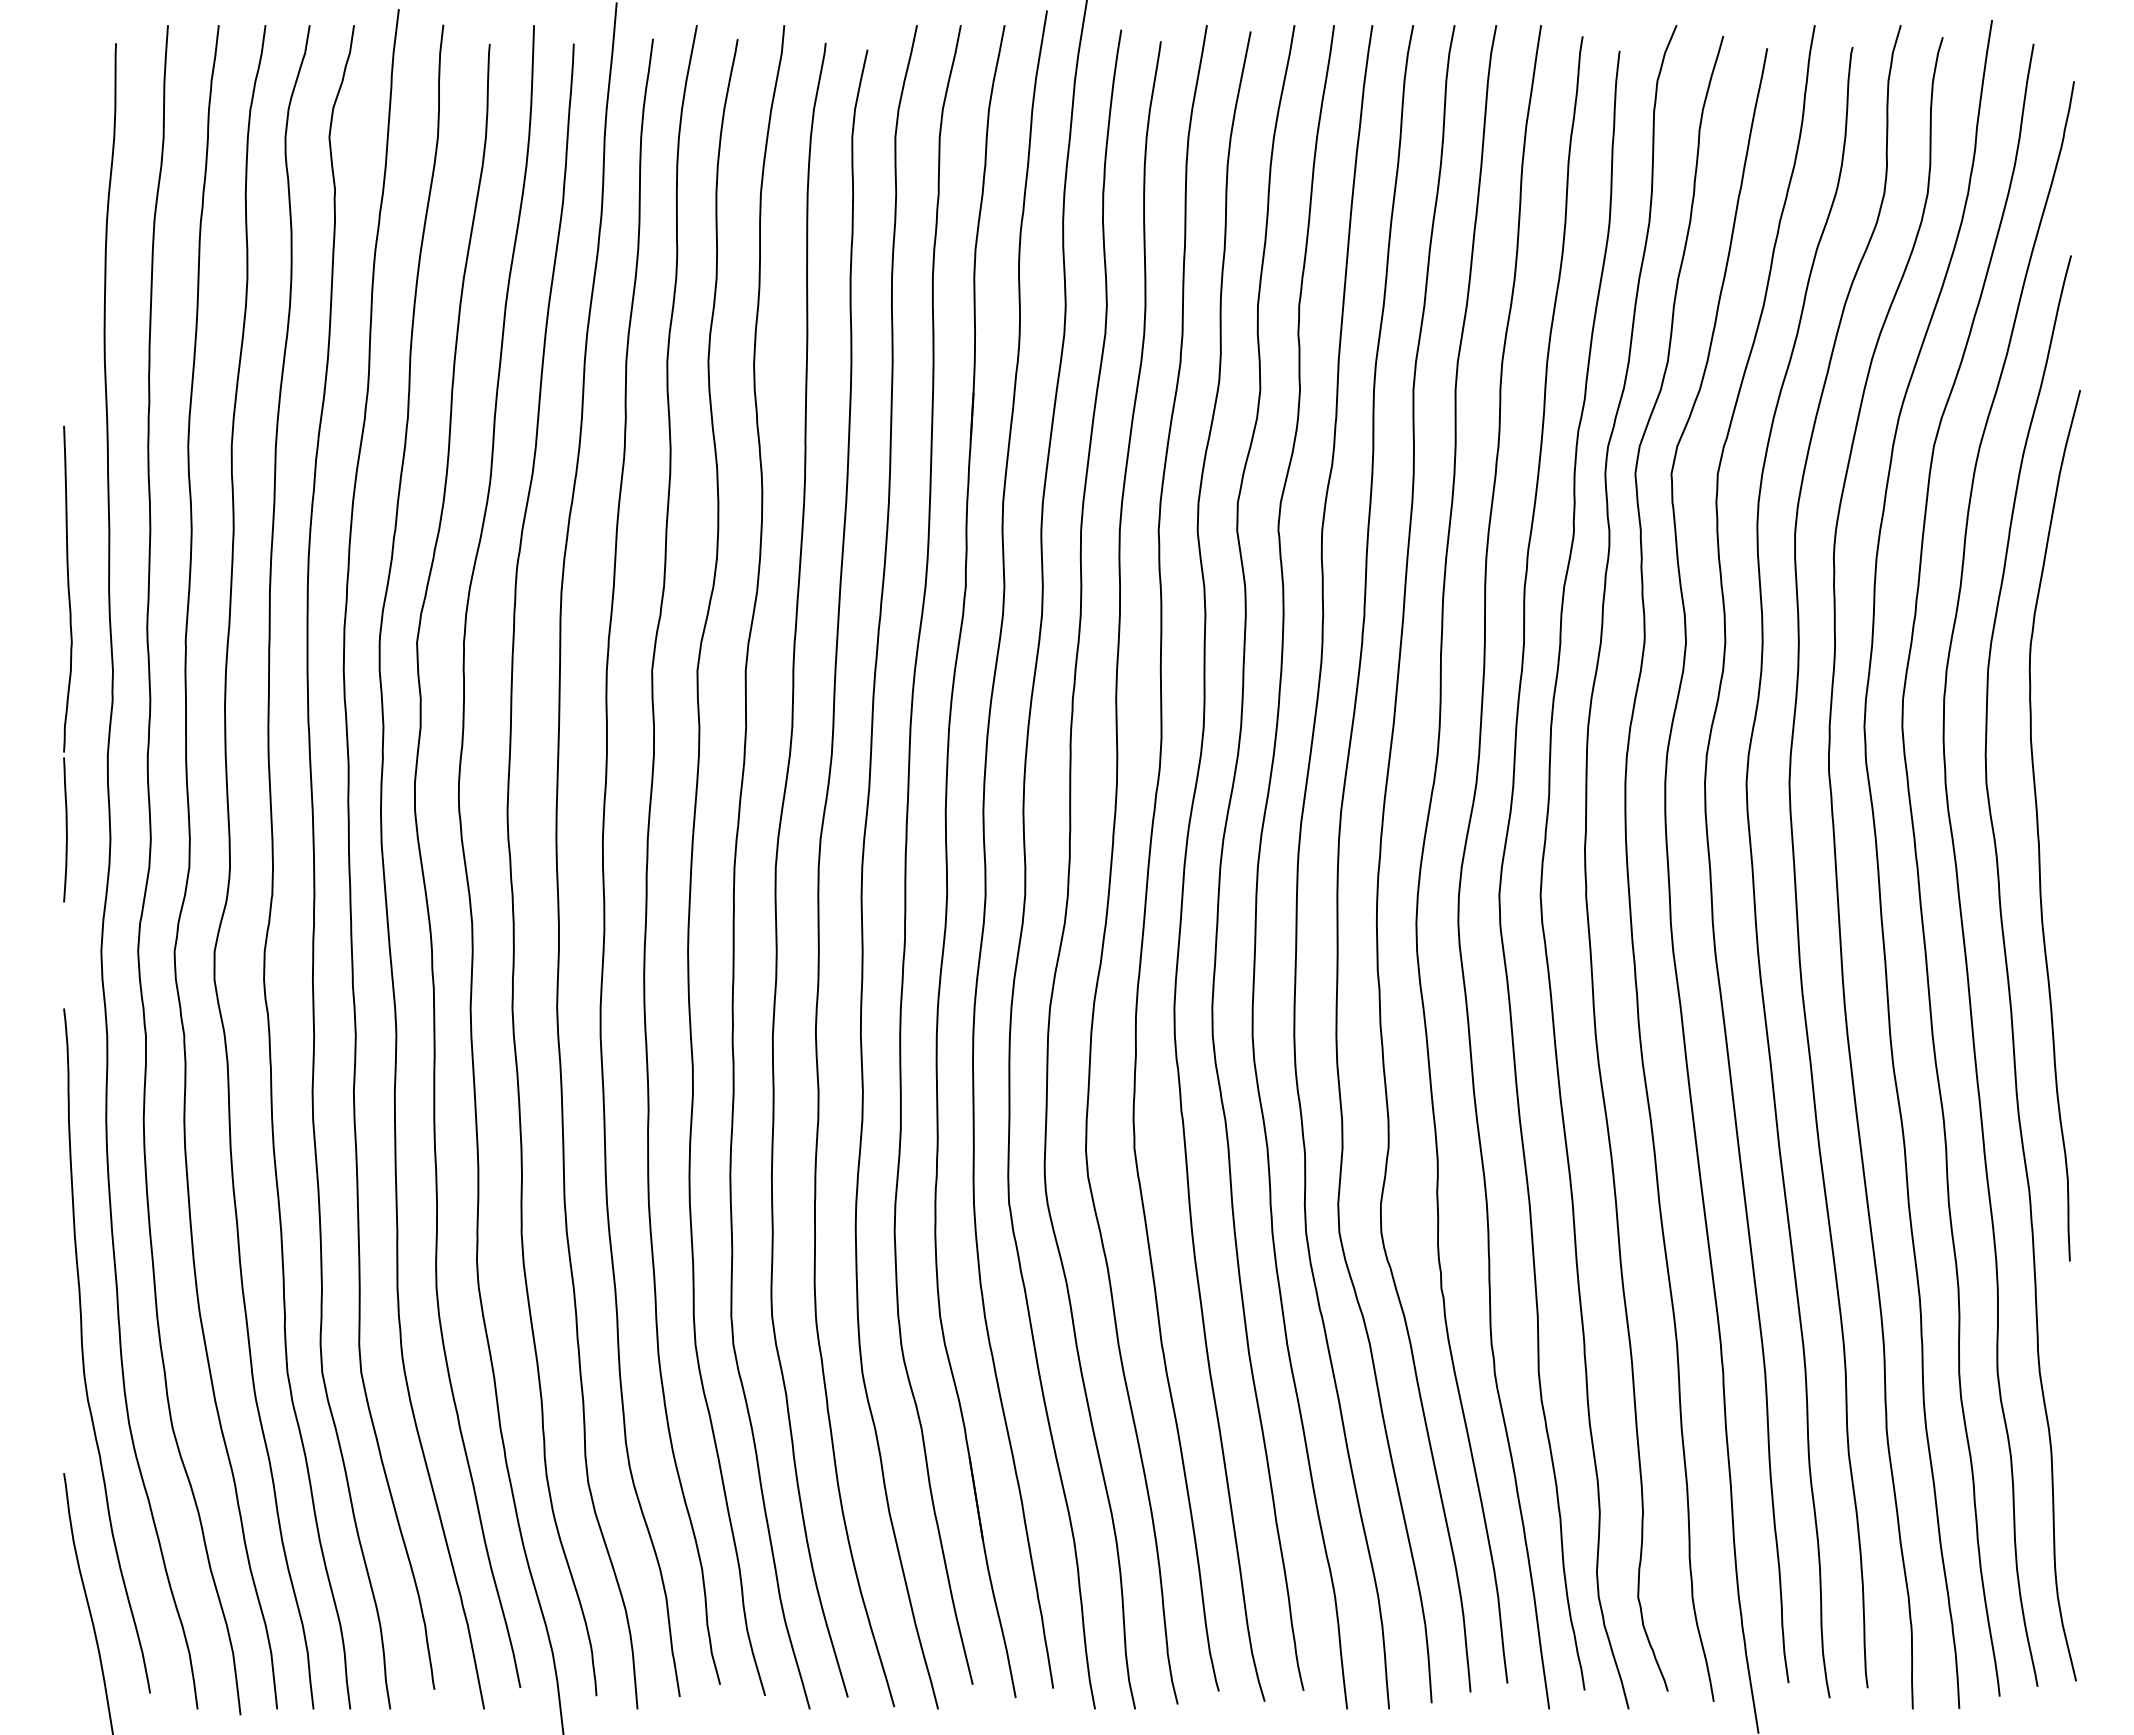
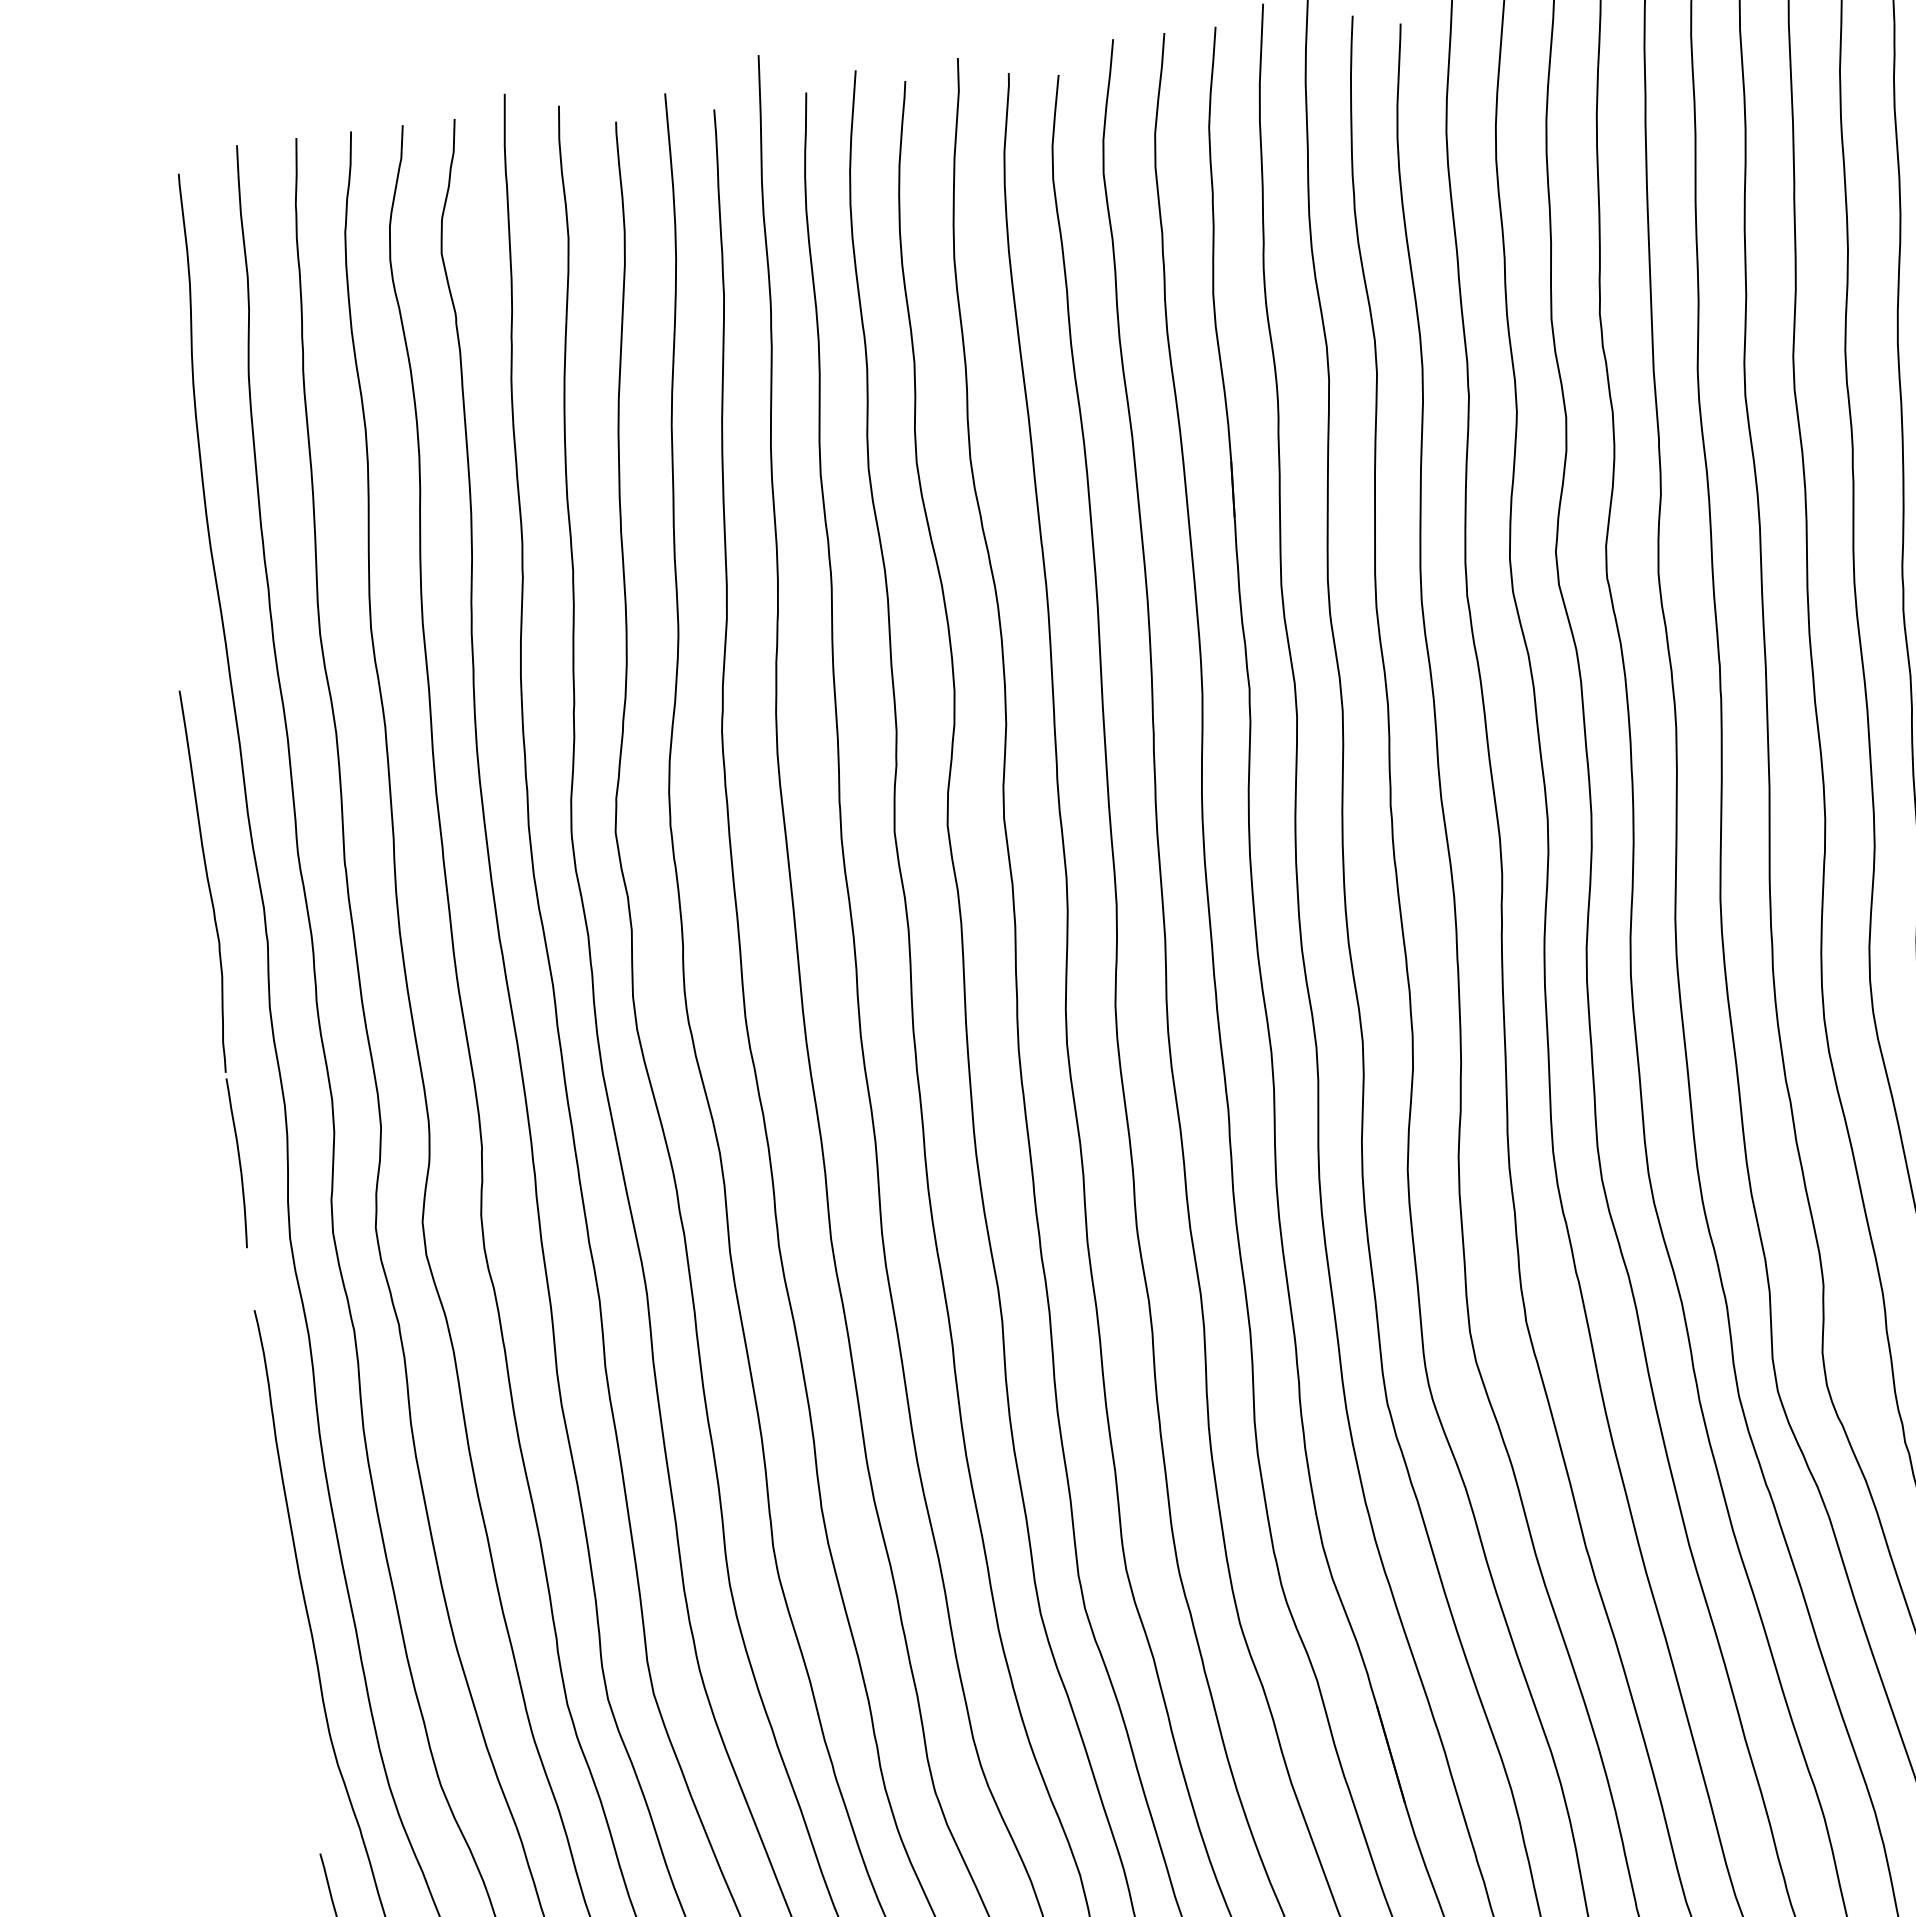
part: (67, 663) -> (217, 968), moved

